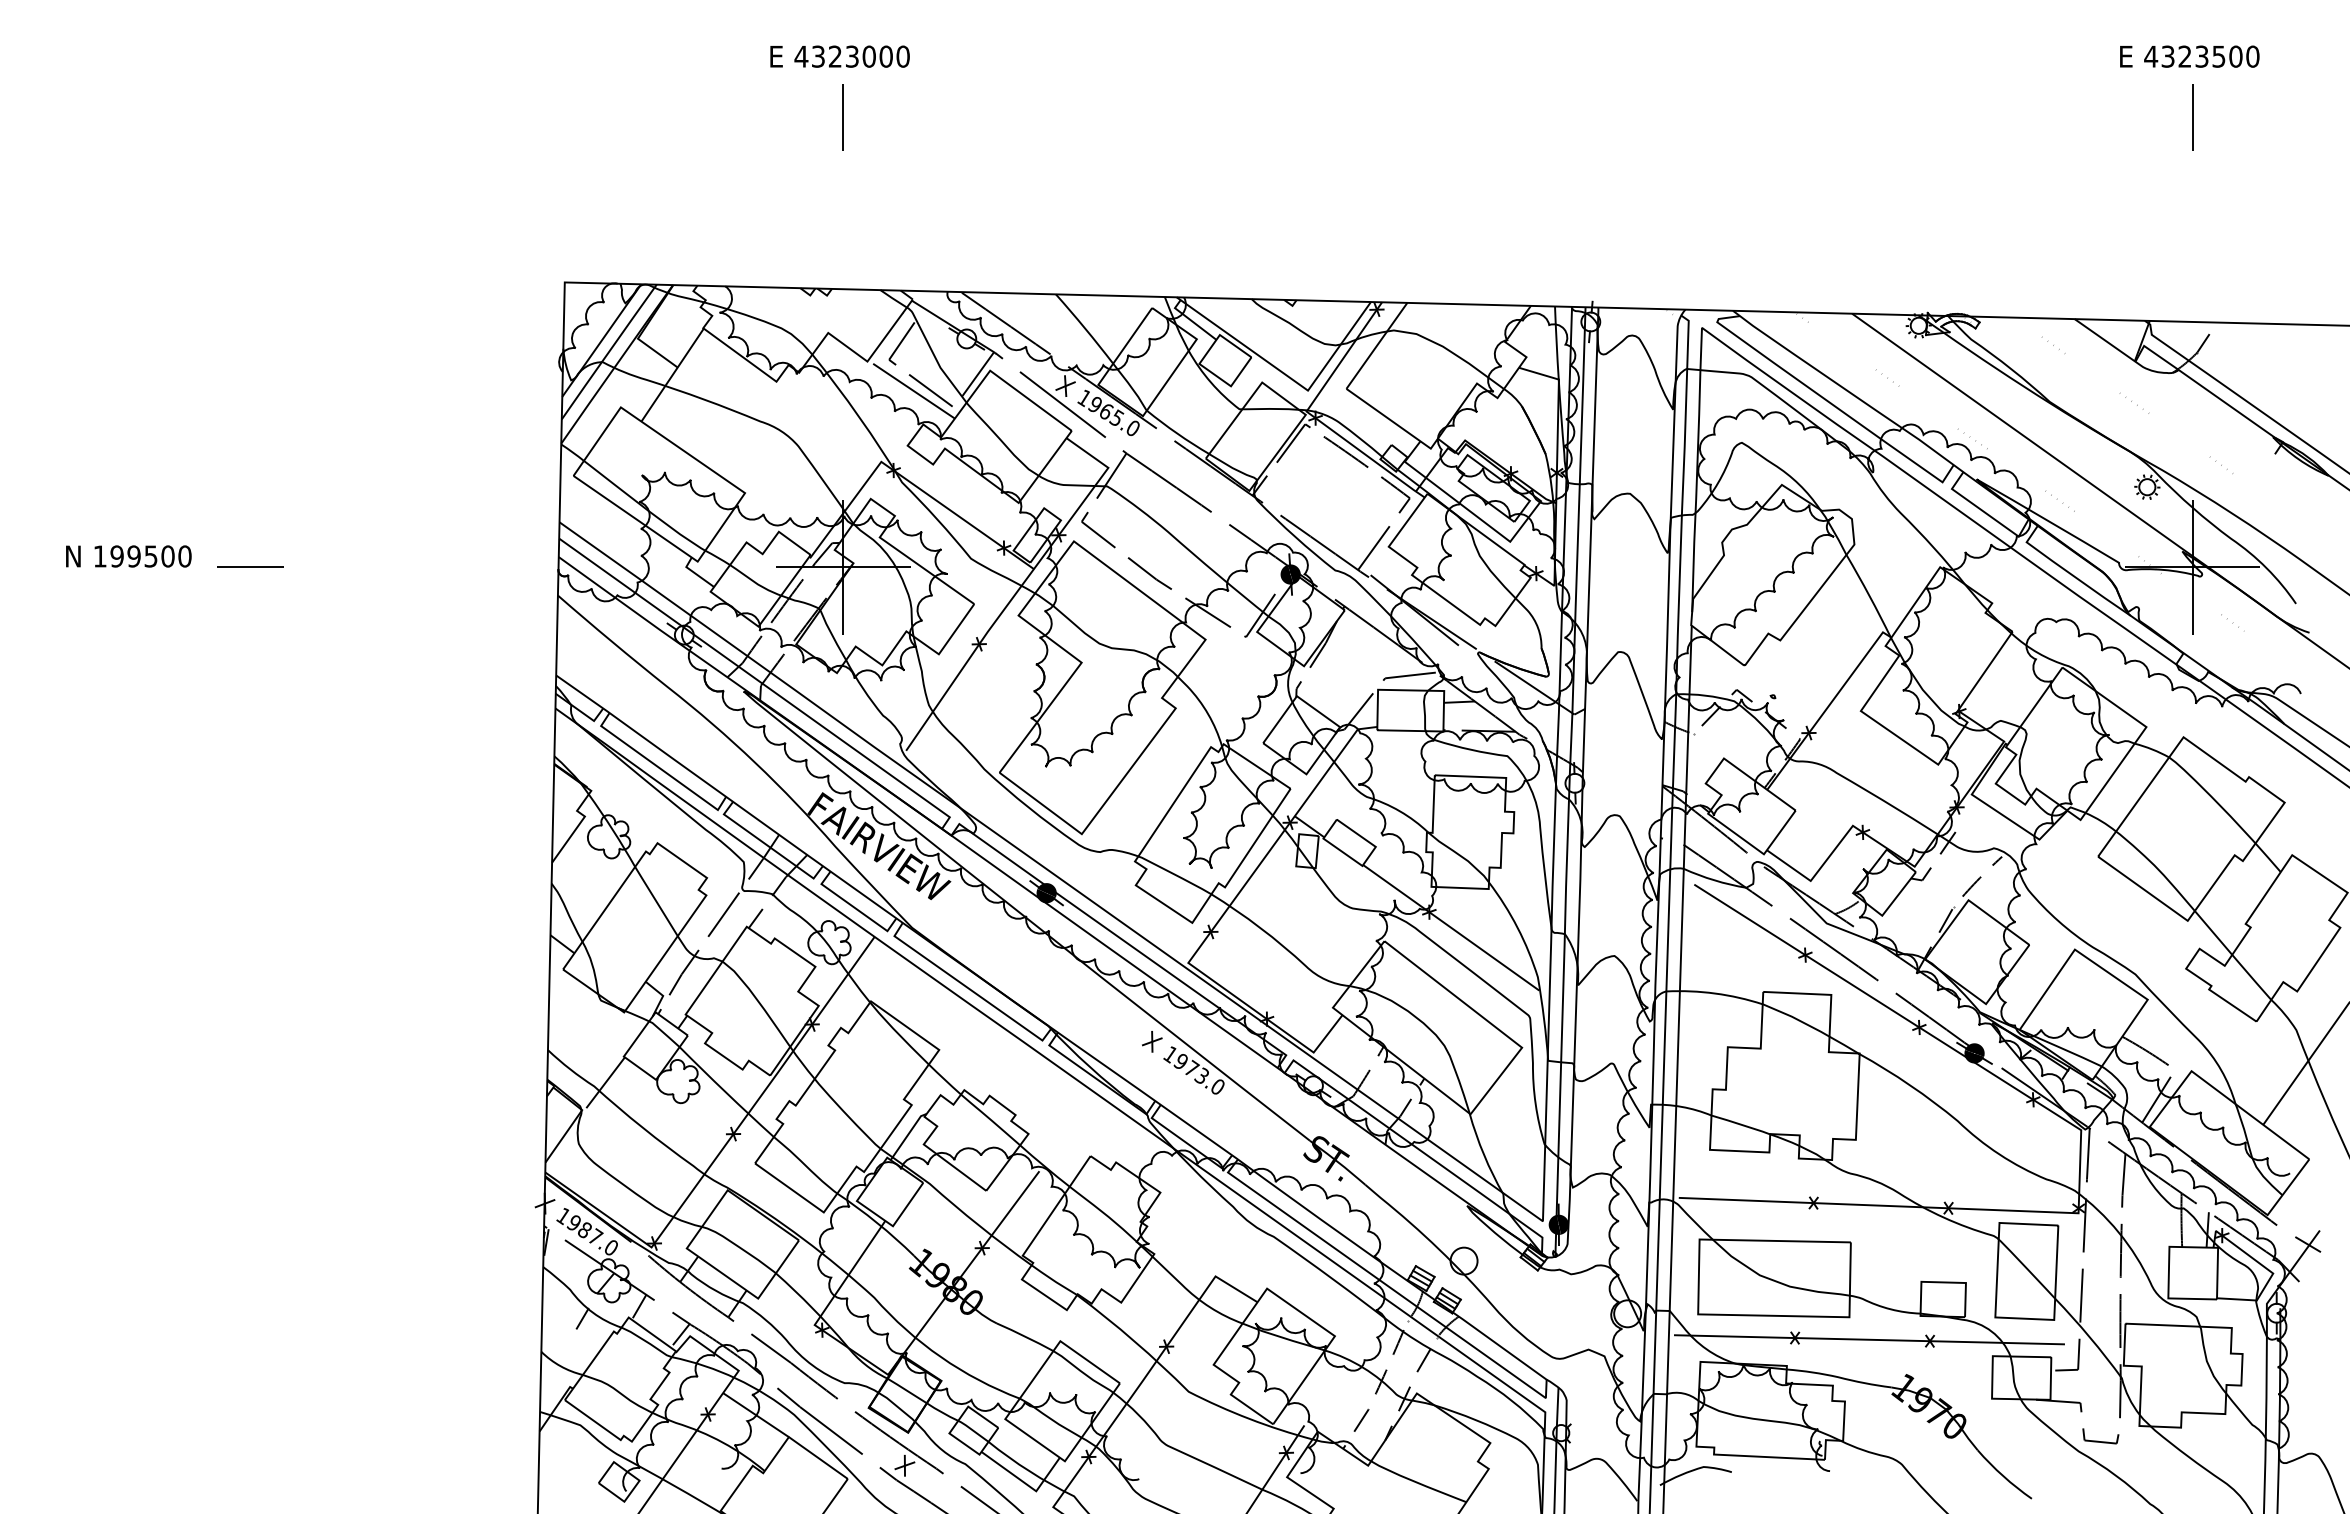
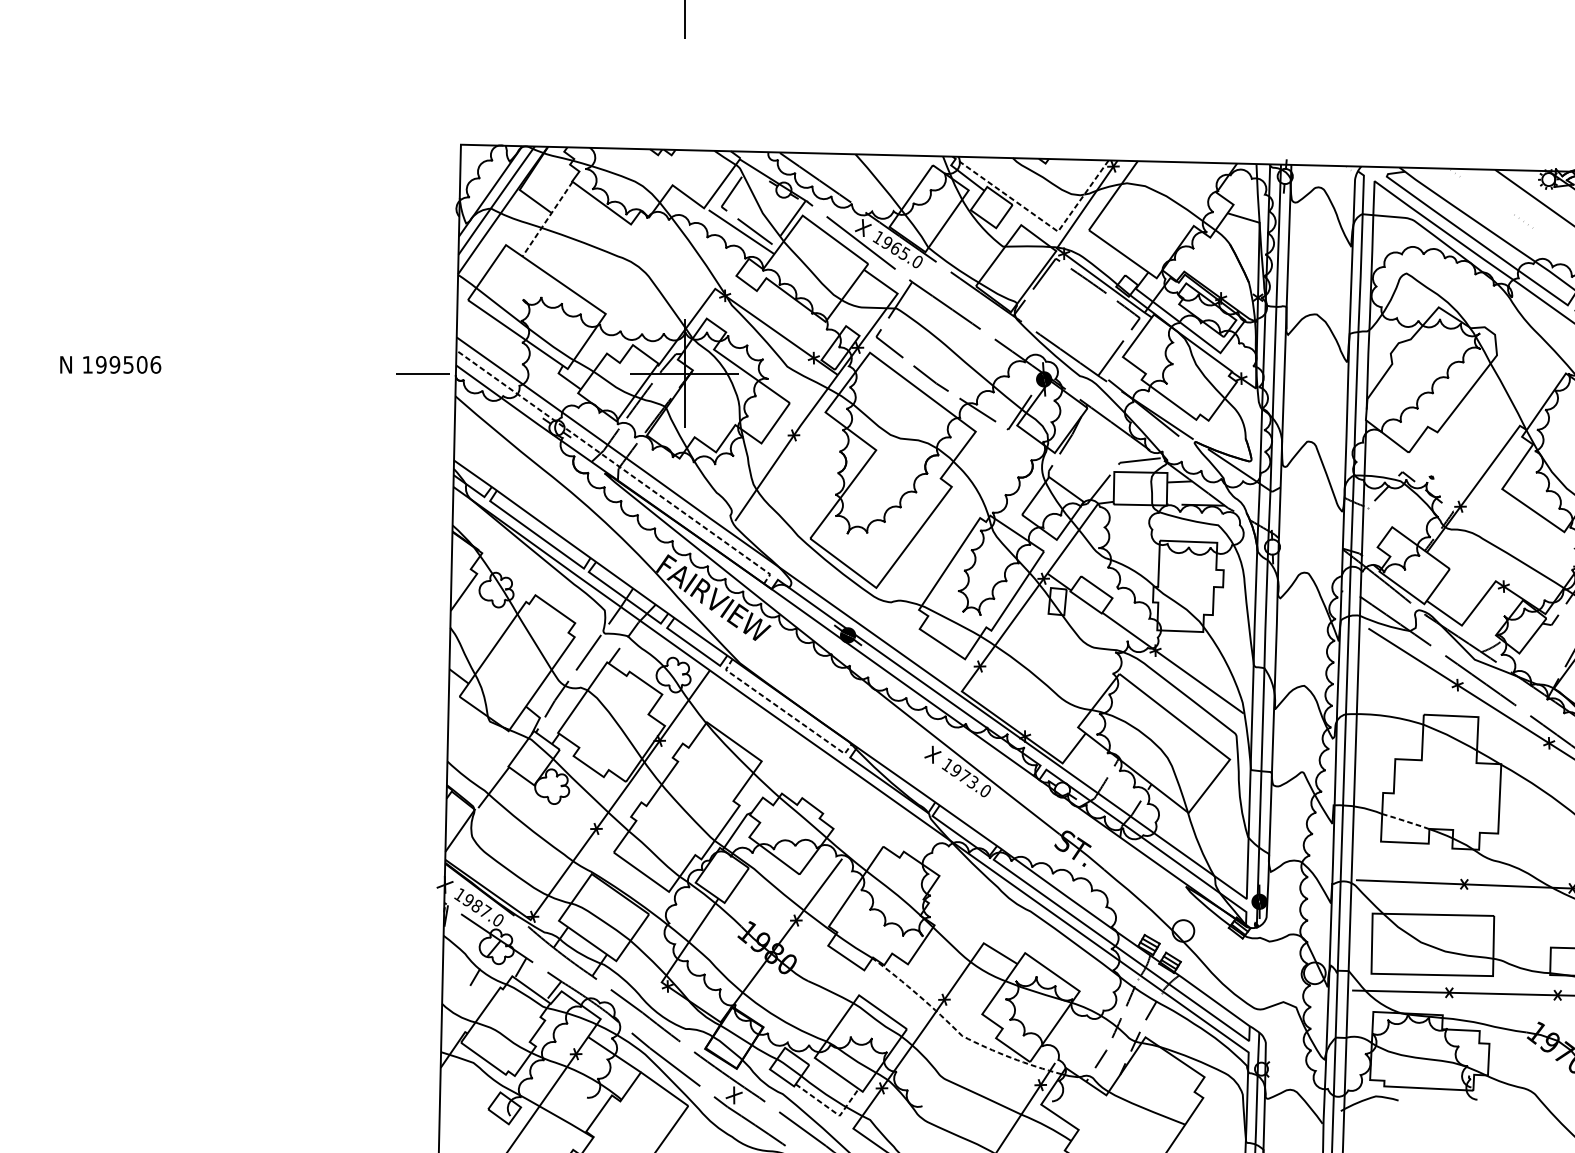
line: (672, 375) -> (547, 219), solid -> dashed
line: (1286, 375) -> (1040, 219), solid -> dashed
text: (184, 556) -> (155, 364), 199500 -> 199506
line: (250, 566) -> (422, 372), moved
line: (761, 682) -> (618, 466), solid -> dashed
line: (968, 988) -> (785, 711), solid -> dashed
line: (1740, 1124) -> (1405, 821), solid -> dashed
line: (1184, 1387) -> (958, 1032), solid -> dashed
line: (1026, 1484) -> (831, 1110), solid -> dashed

